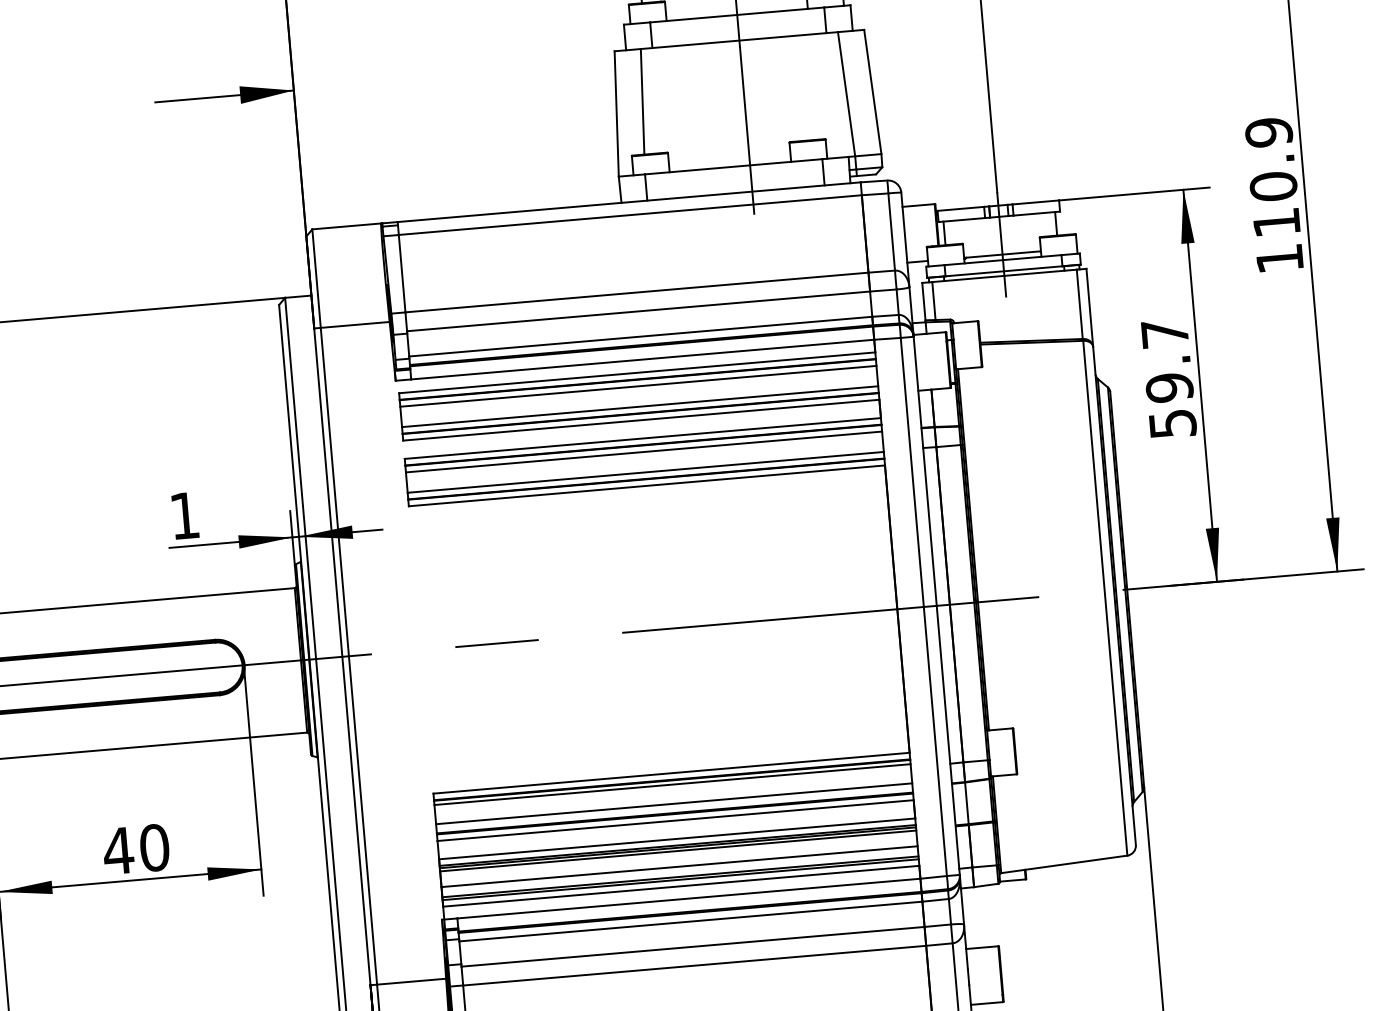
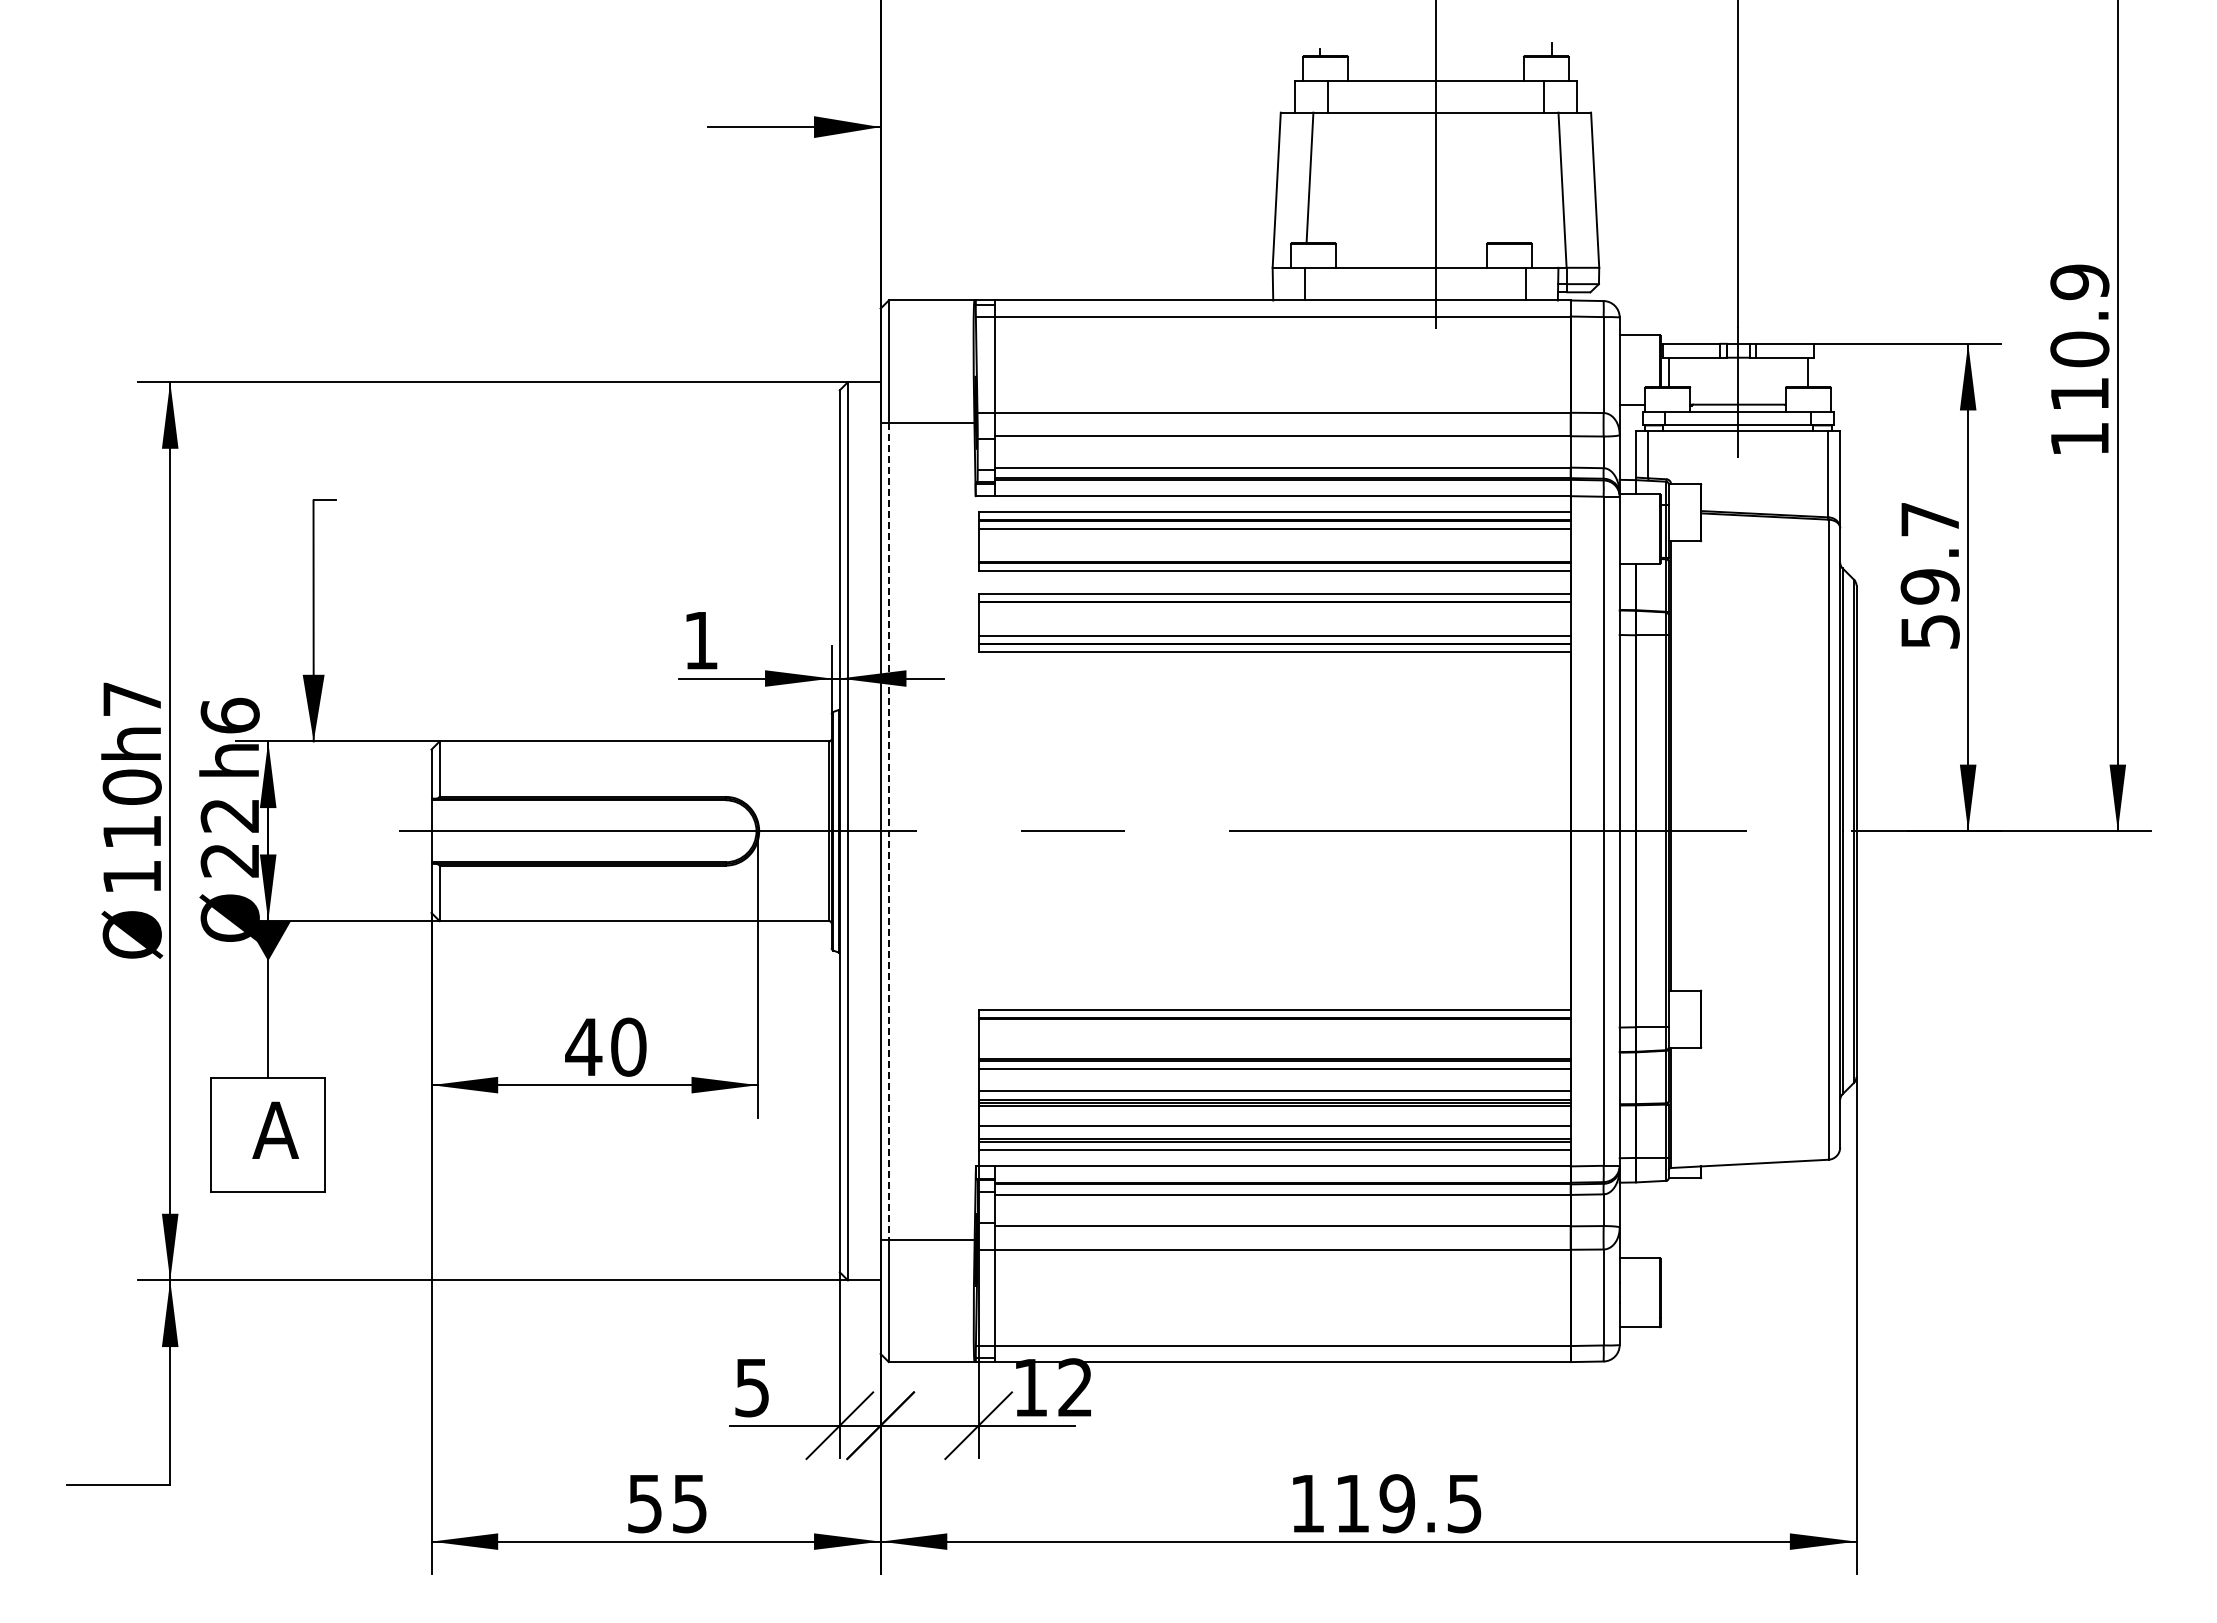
line: (640, 407) -> (1274, 554), removed
line: (643, 452) -> (1274, 610), removed
line: (348, 656) -> (888, 831), solid -> dashed
line: (672, 784) -> (1274, 1023), removed
line: (674, 803) -> (1274, 1047), removed

